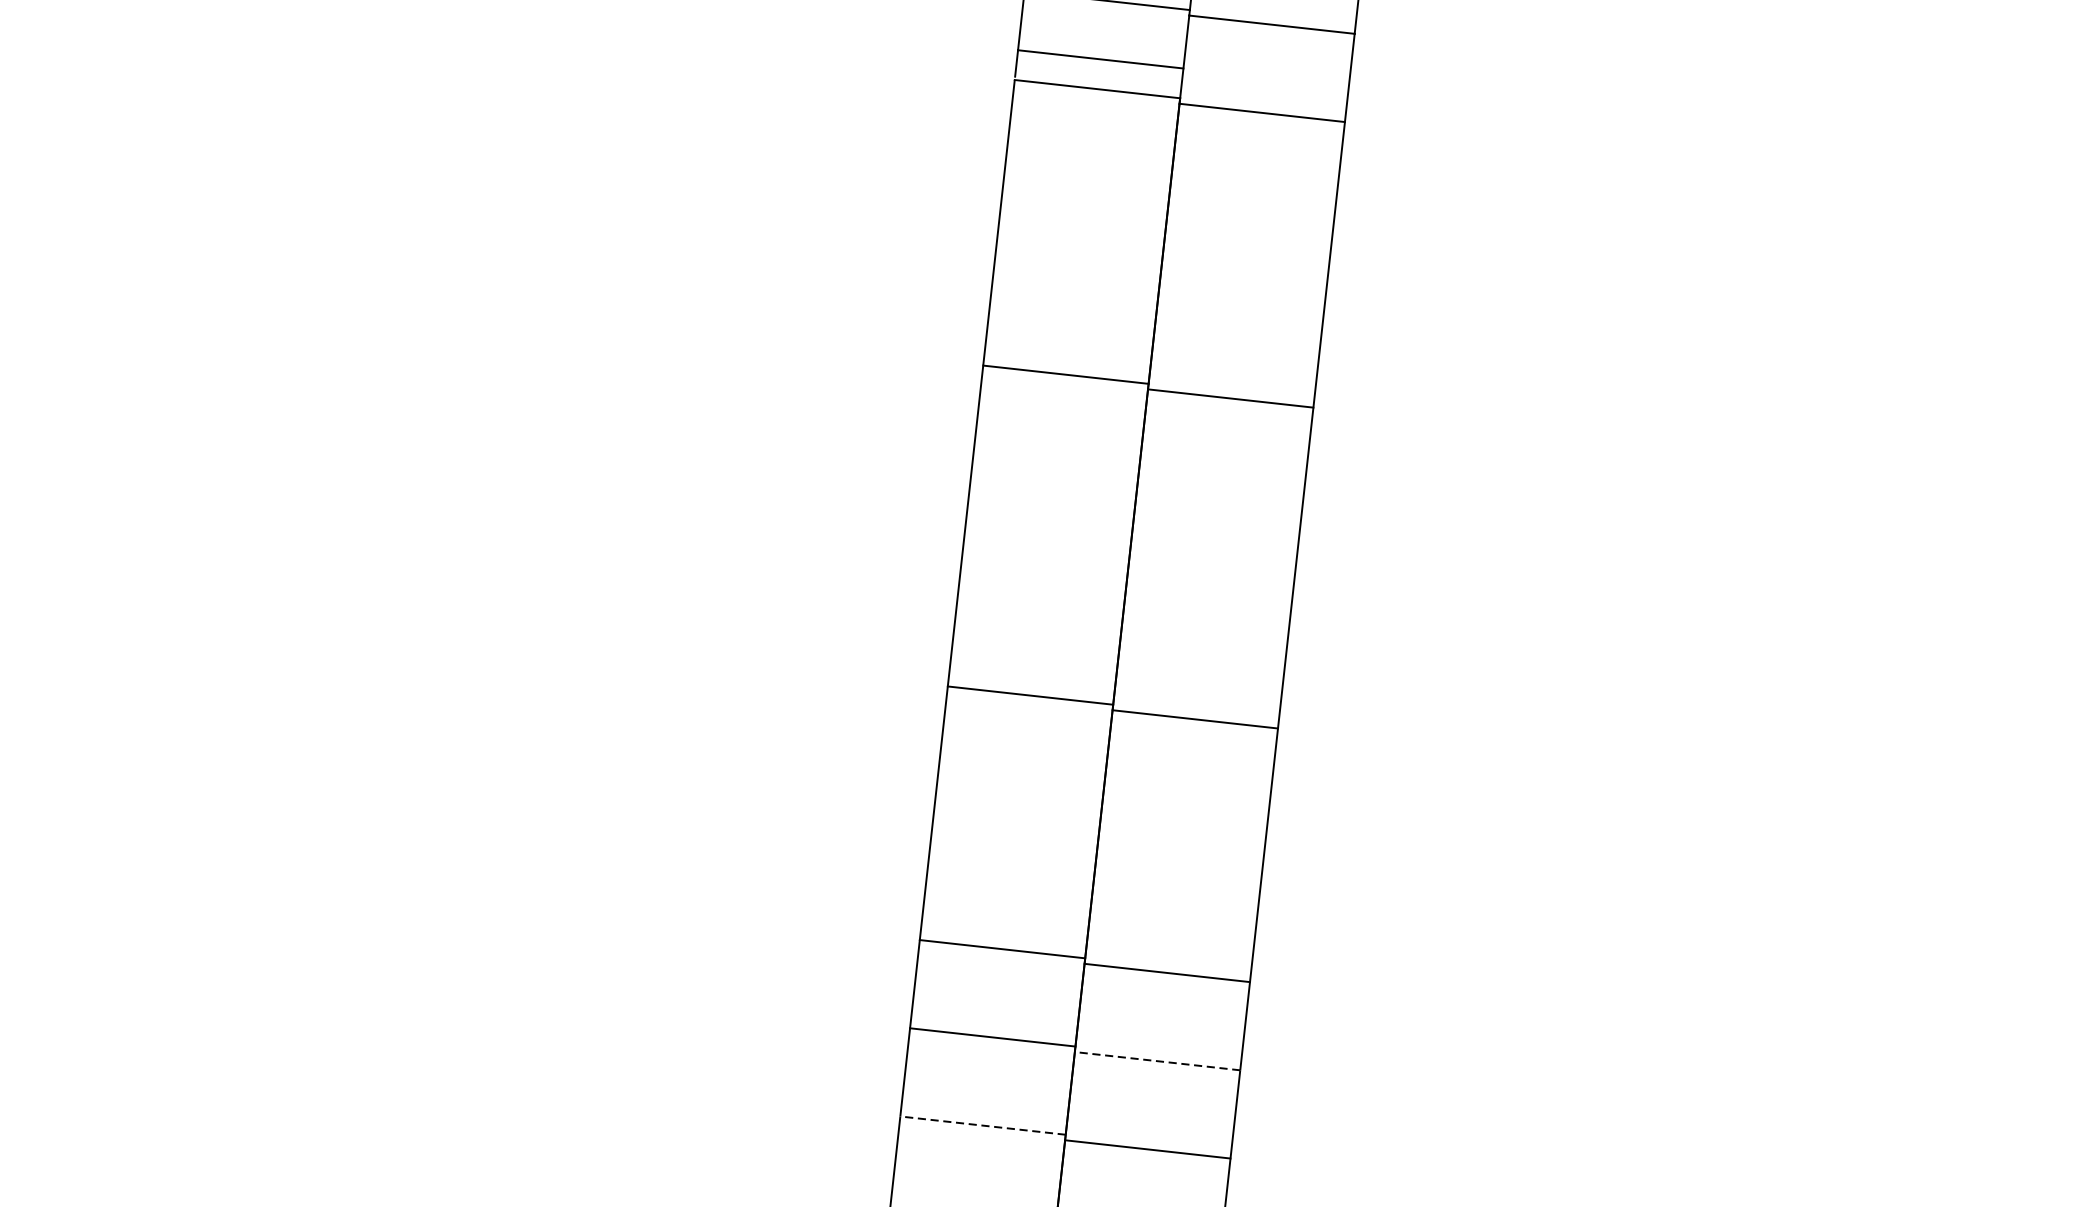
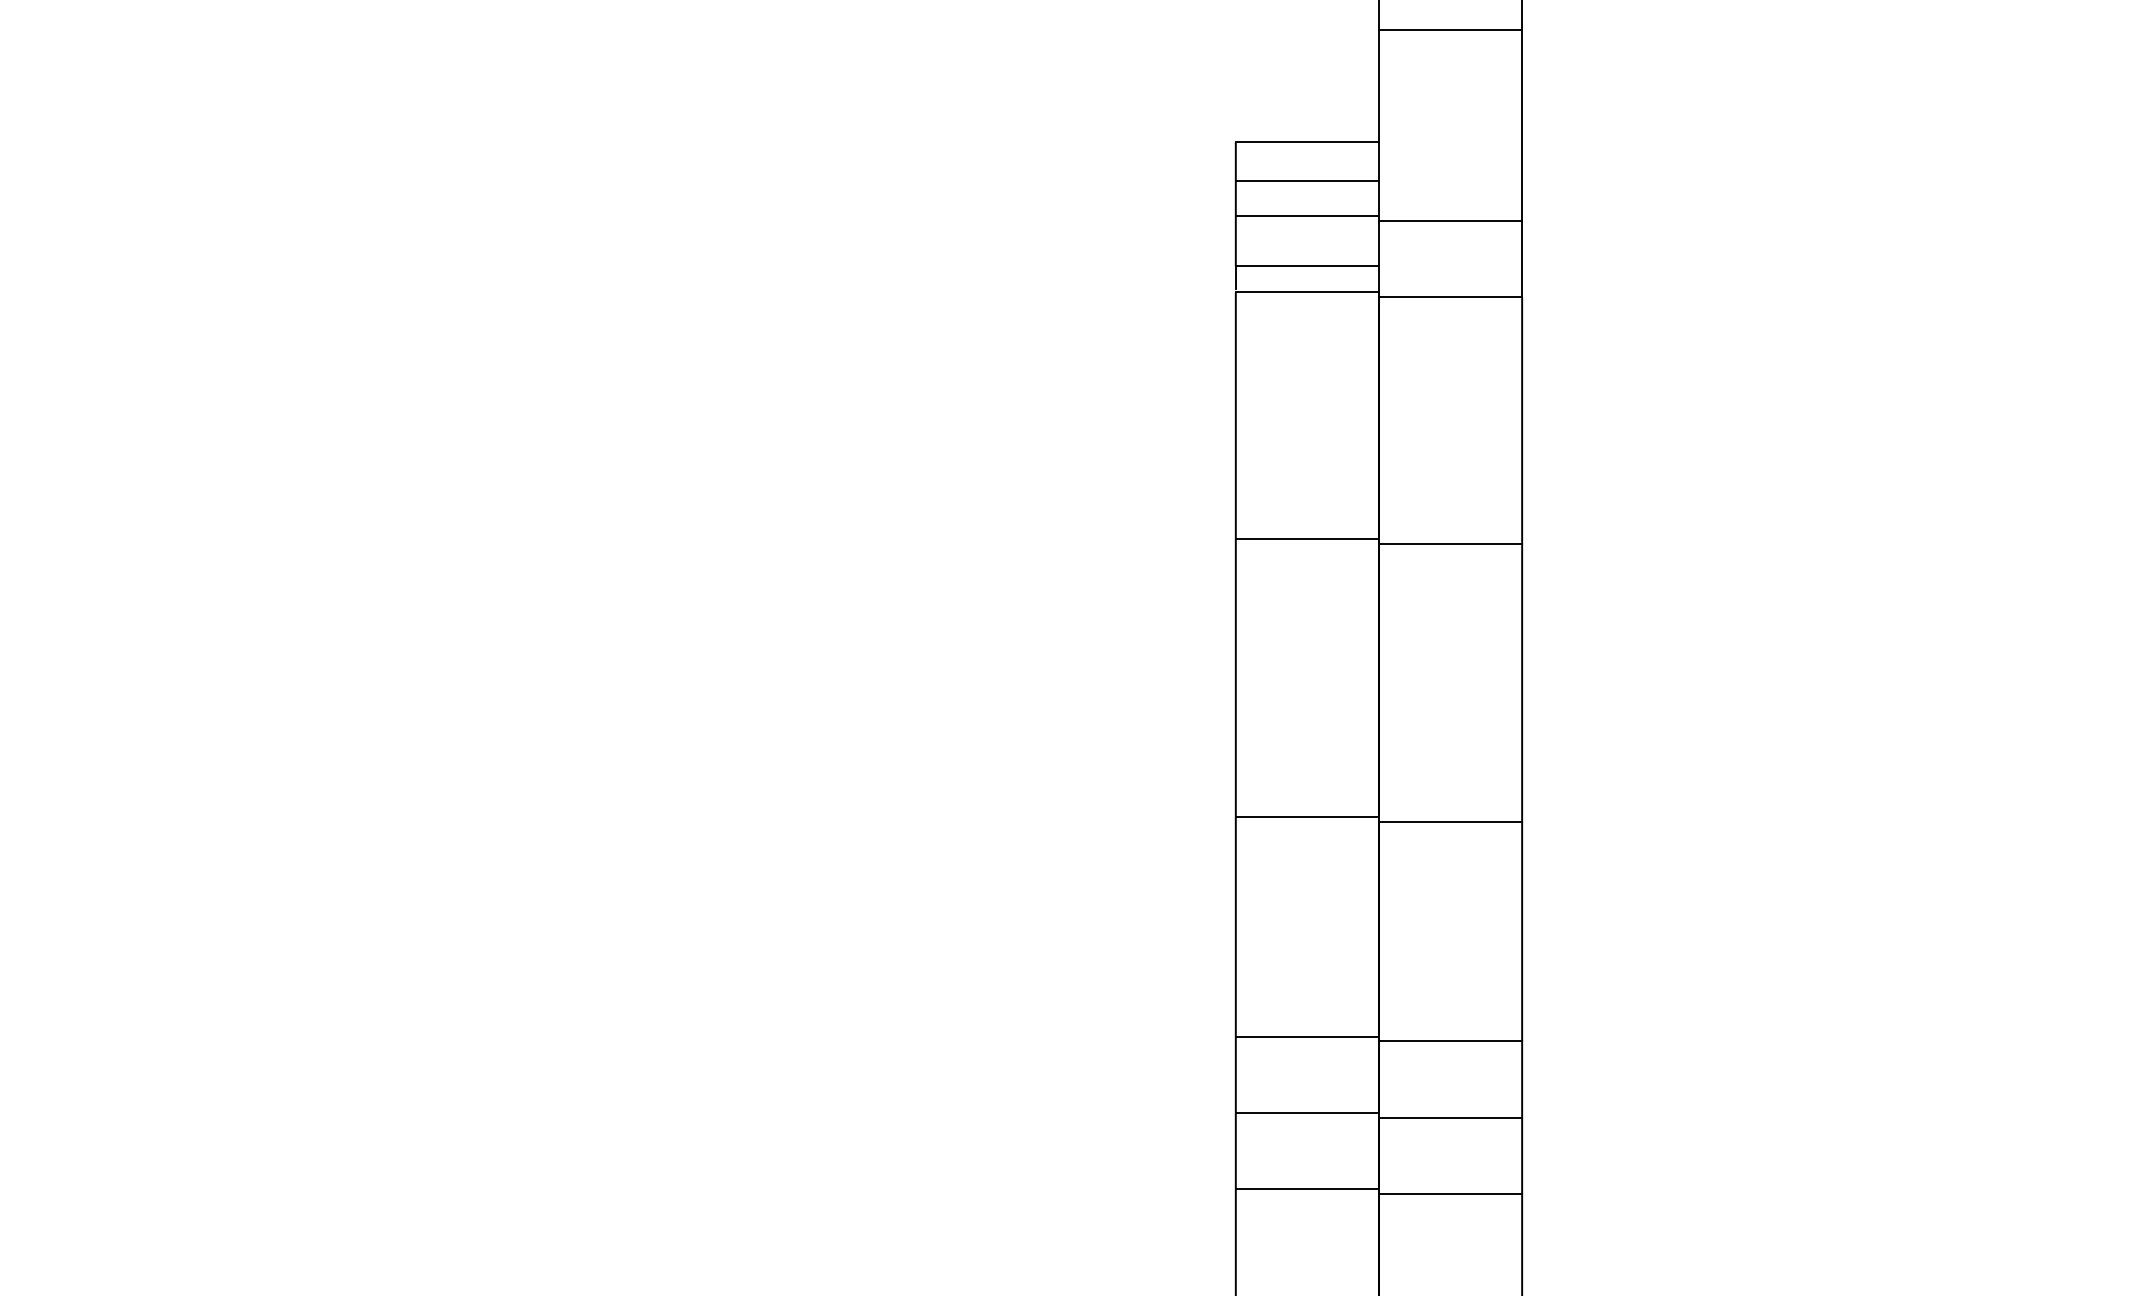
line: (1157, 1060) -> (1450, 1117), dashed -> solid
line: (983, 1125) -> (1307, 1189), dashed -> solid

